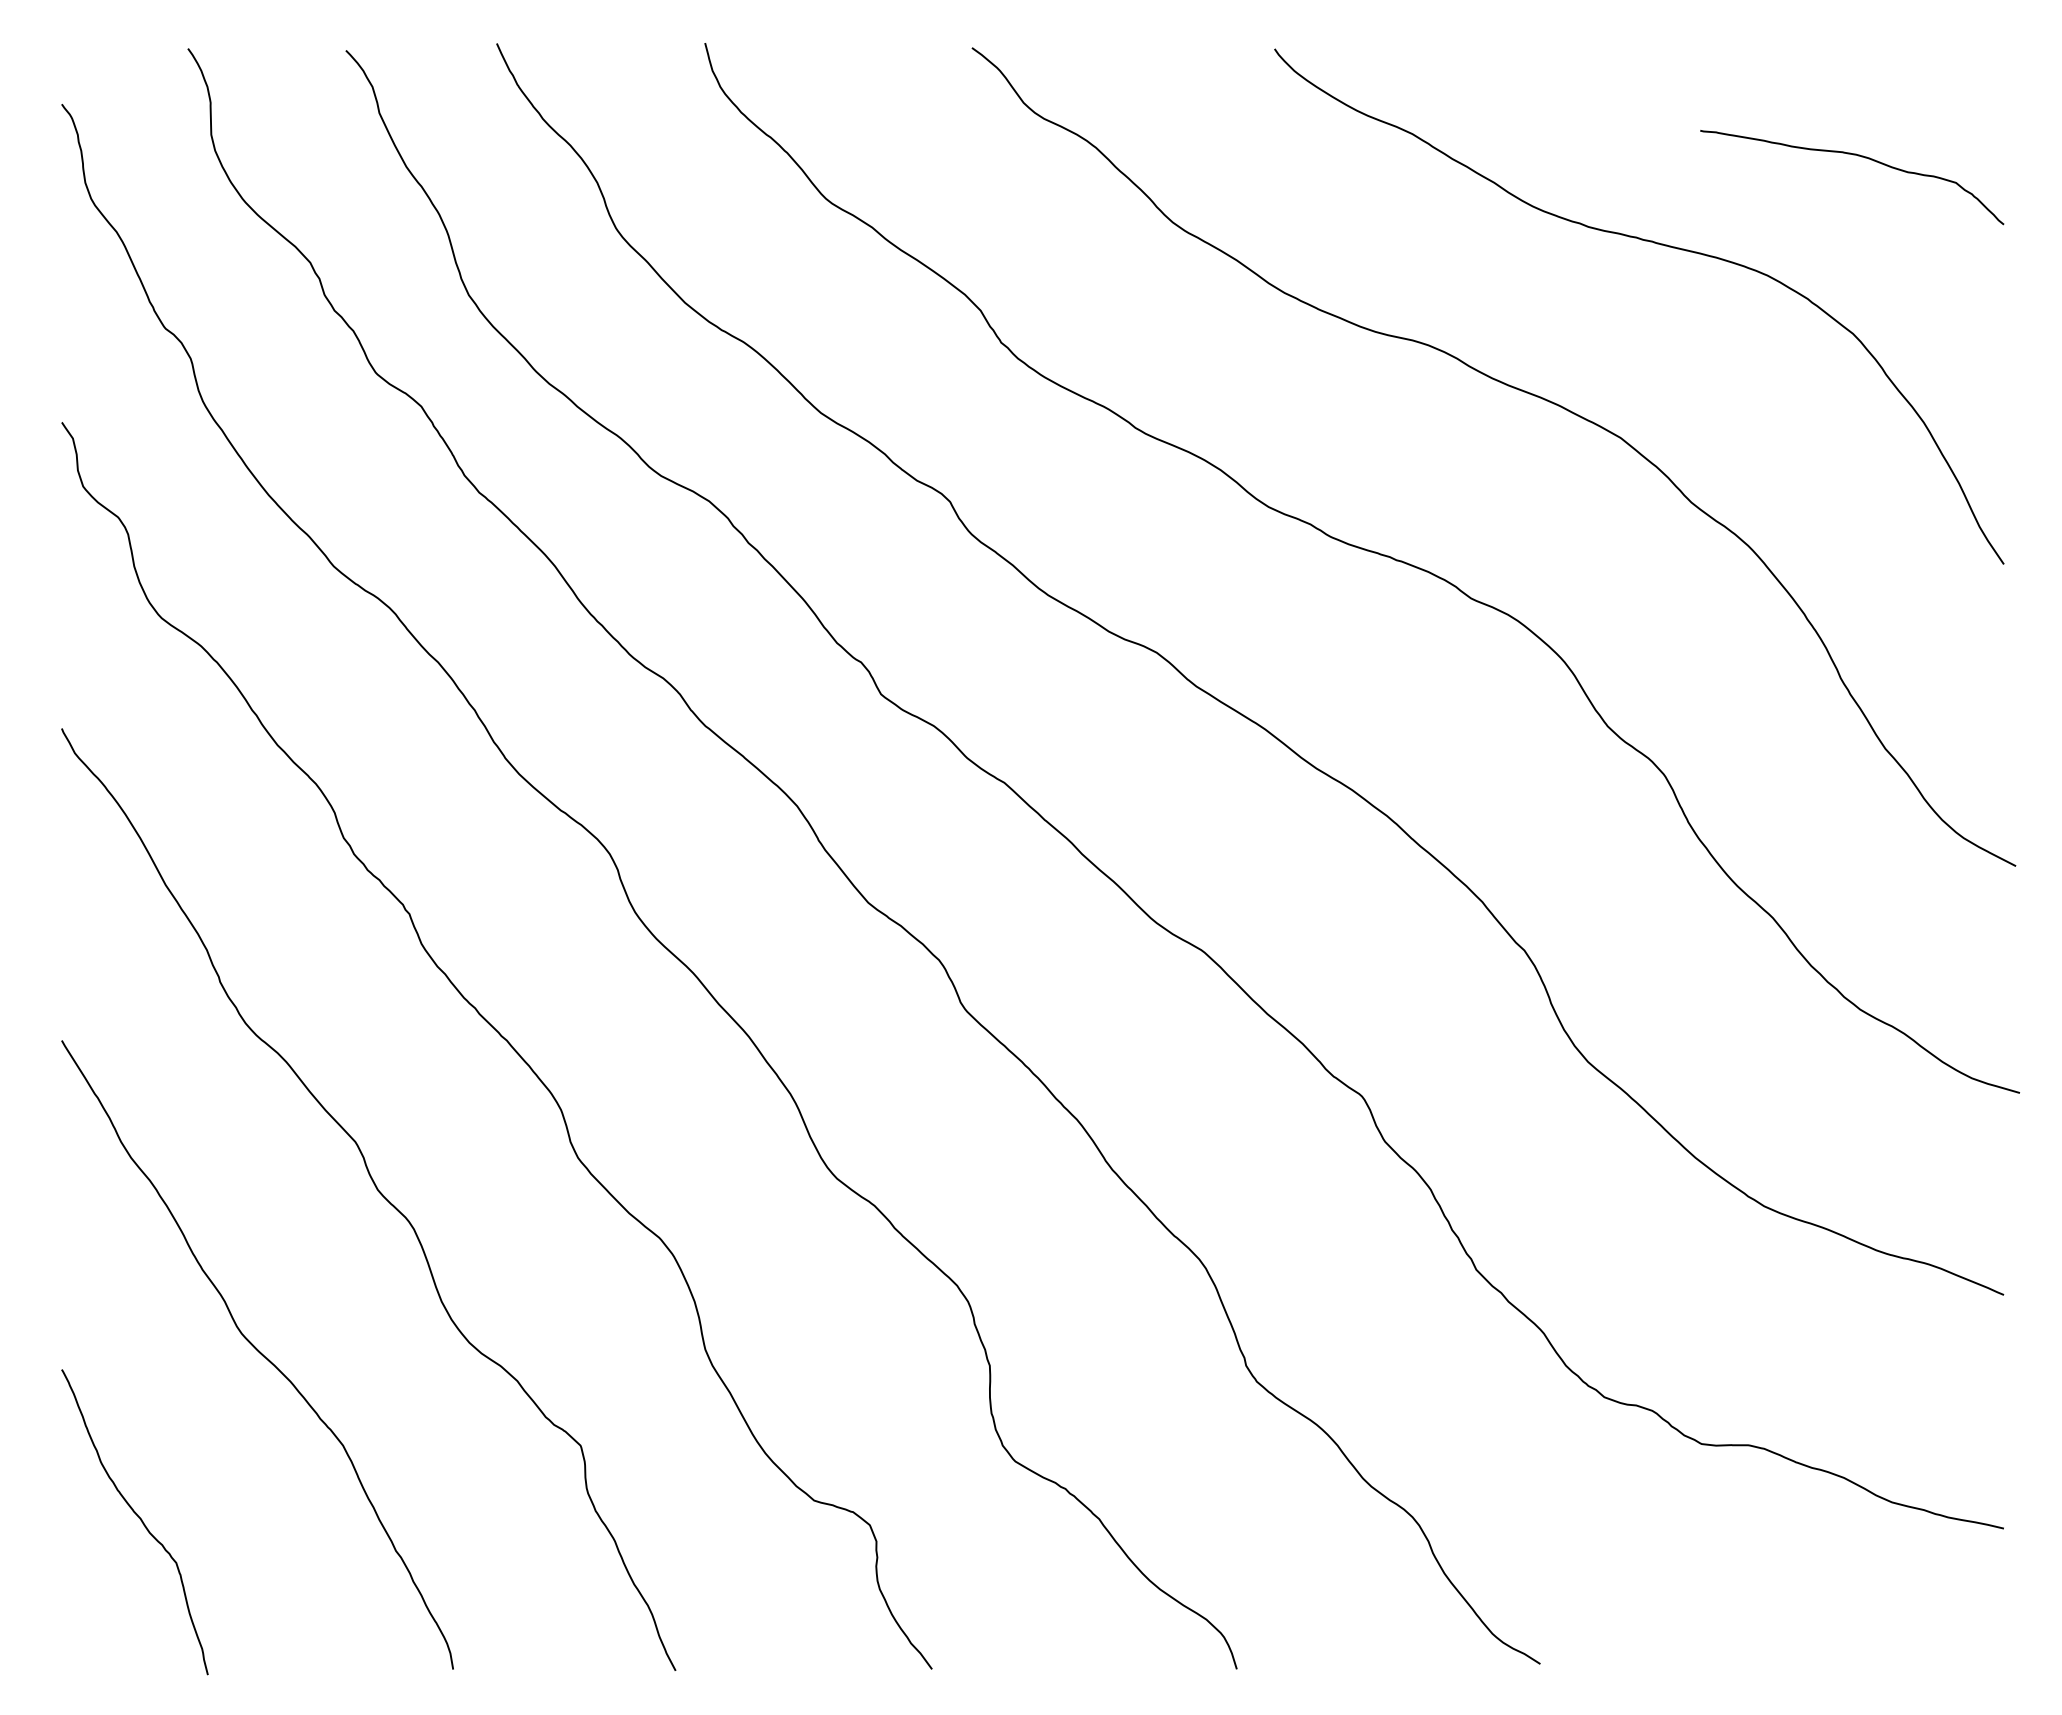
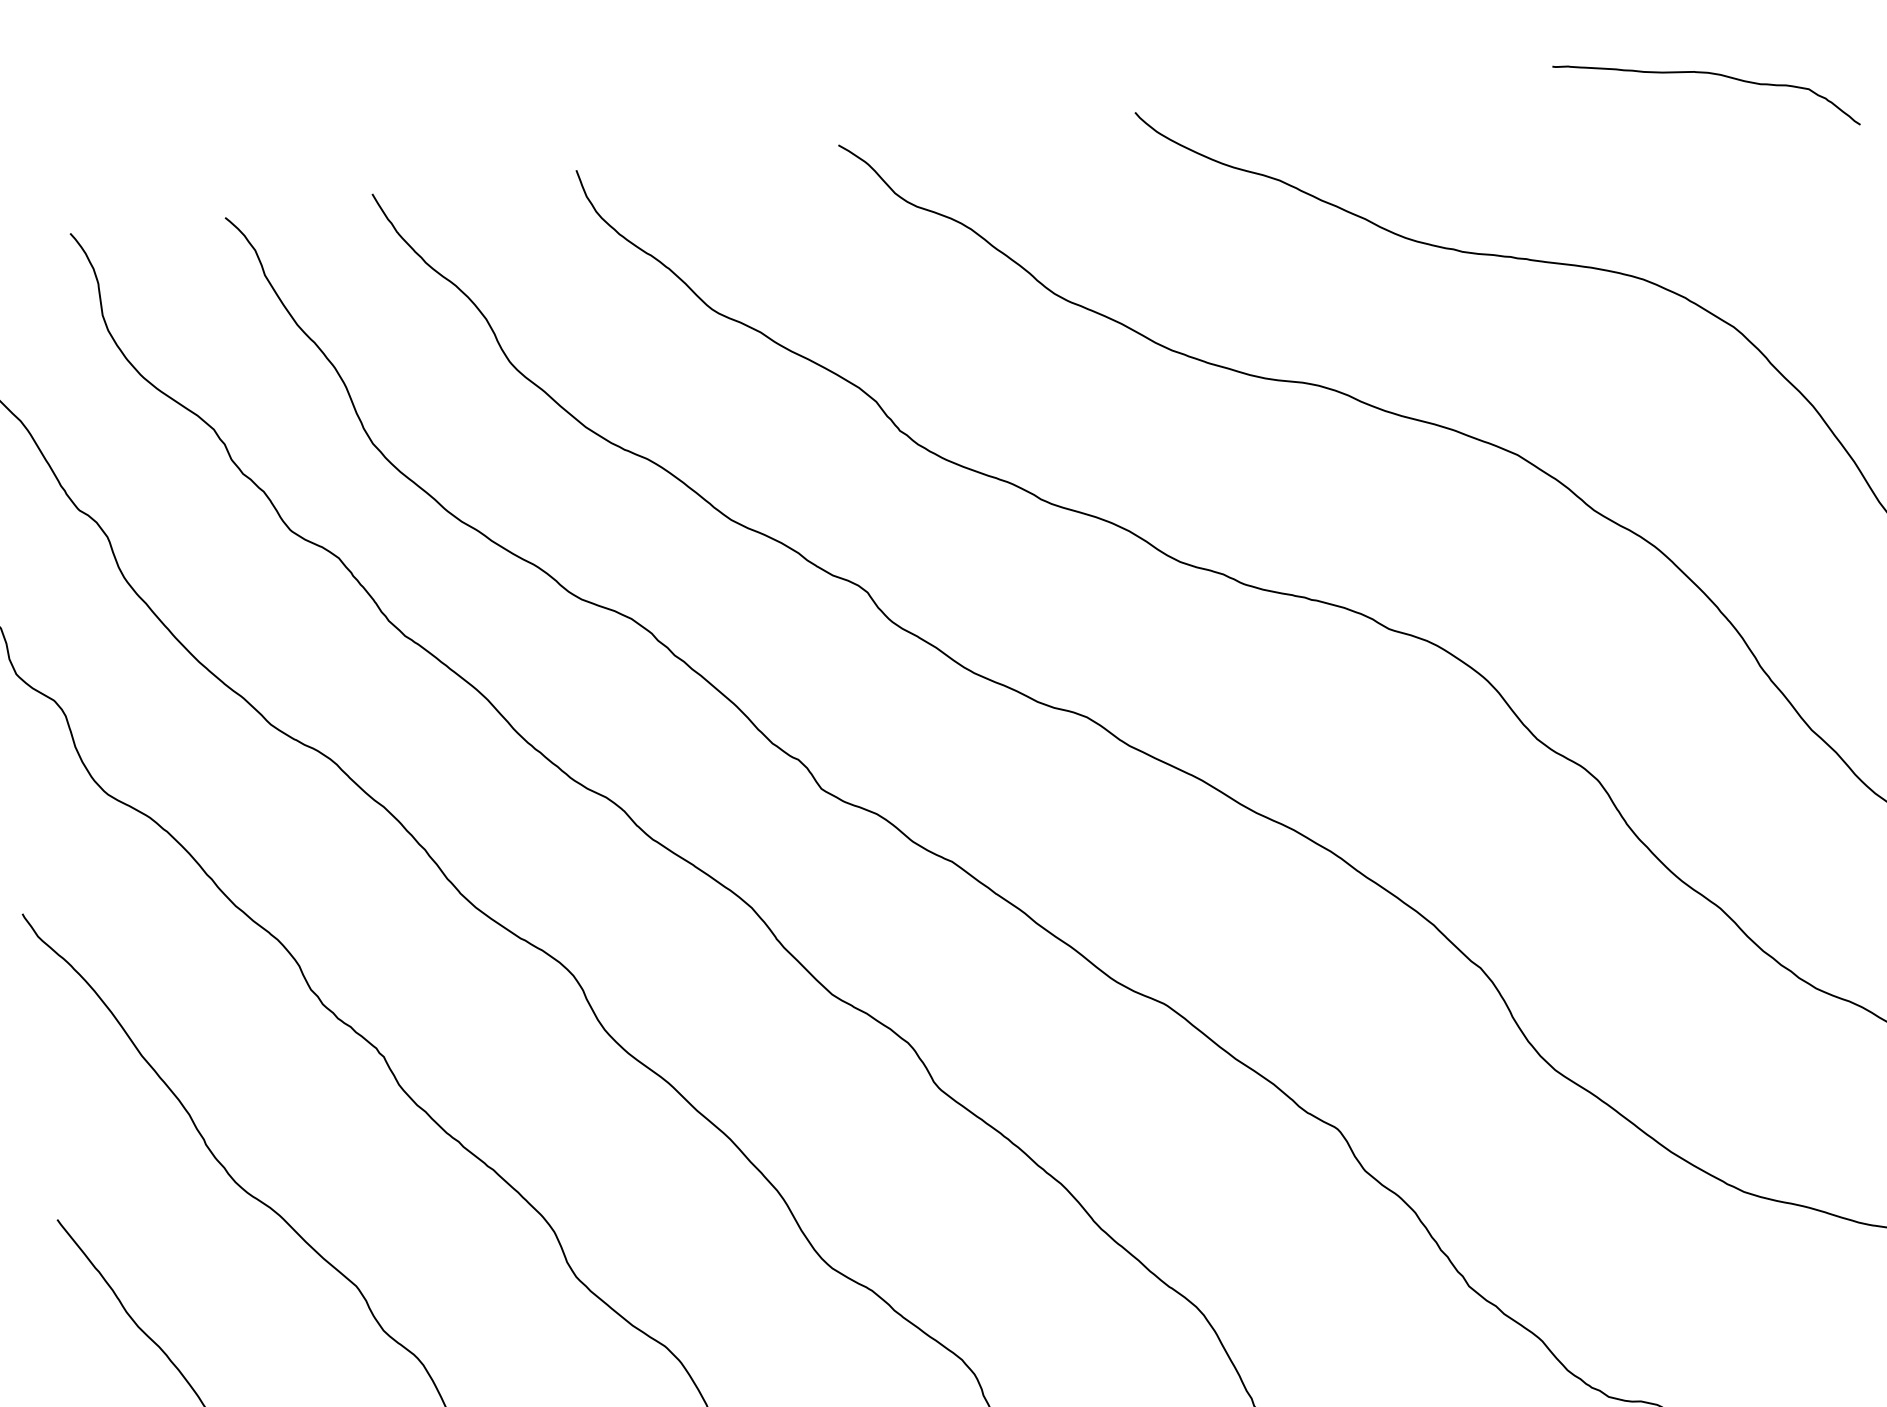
curve: (1858, 156) -> (1710, 74), moved

